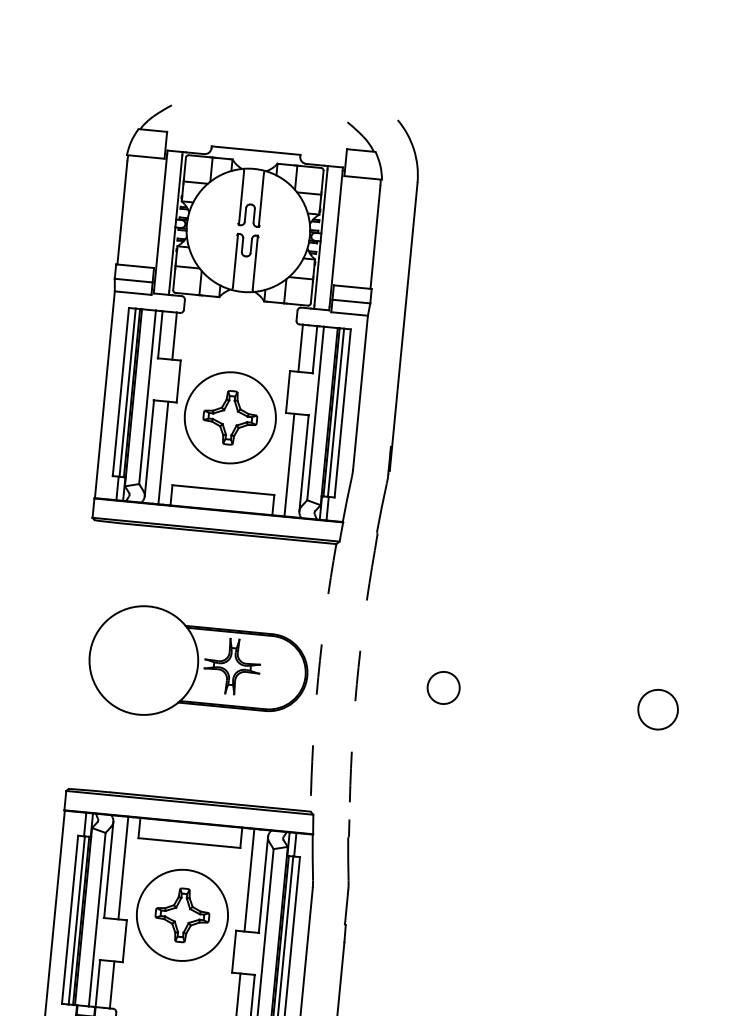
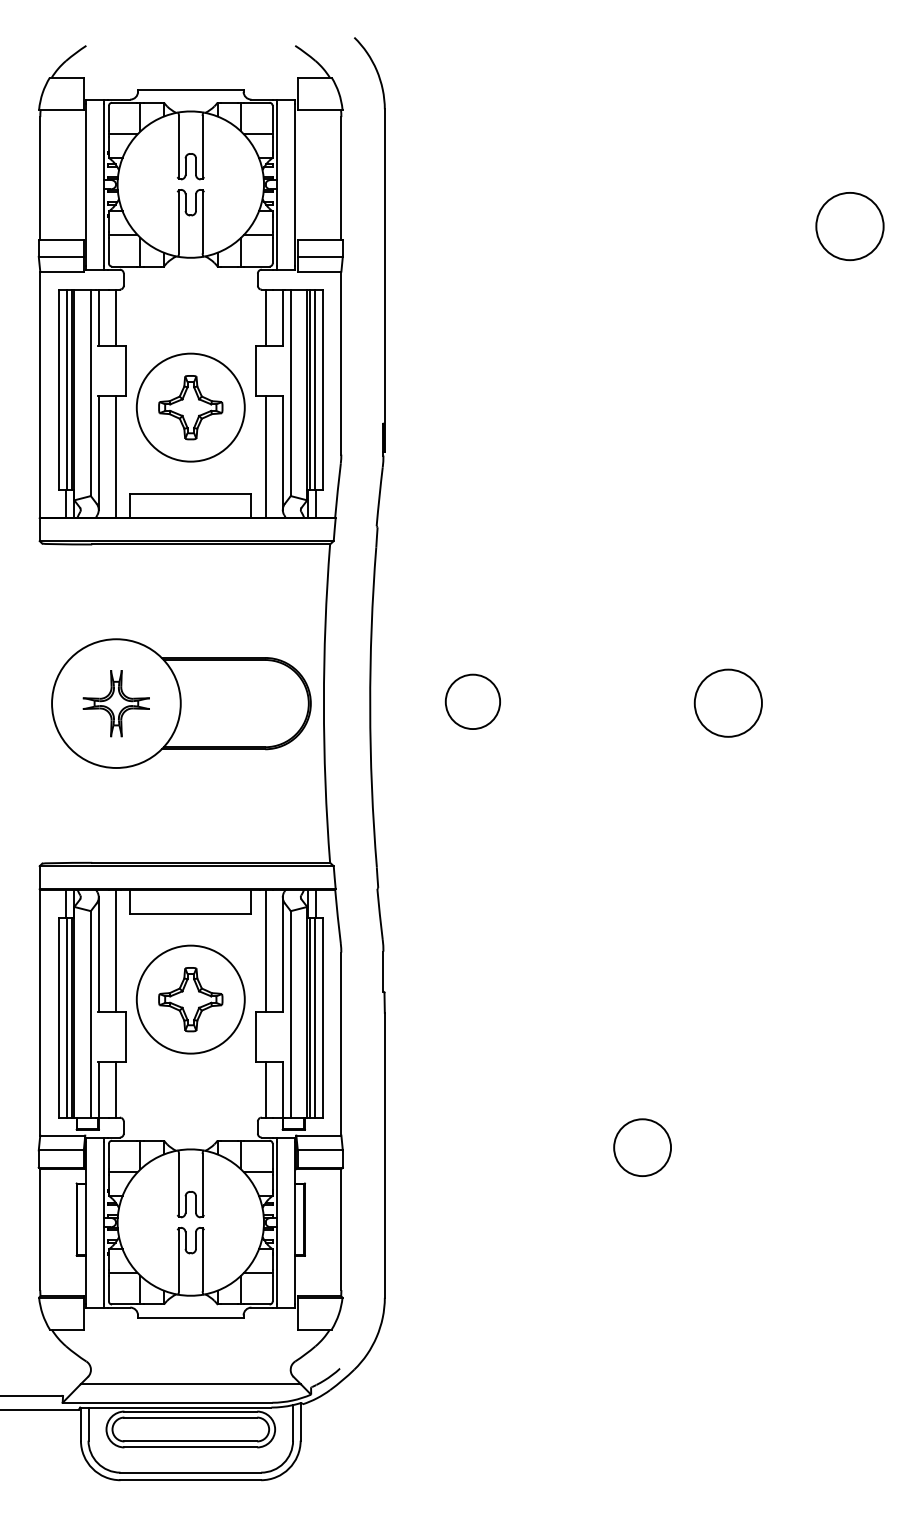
part: (231, 666) -> (115, 703), moved
arc: (317, 677) -> (323, 703), dashed -> solid
arc: (357, 684) -> (370, 707), dashed -> solid
circle: (443, 687) -> (472, 701), size x1.43
circle: (657, 709) -> (727, 702), size x1.43

